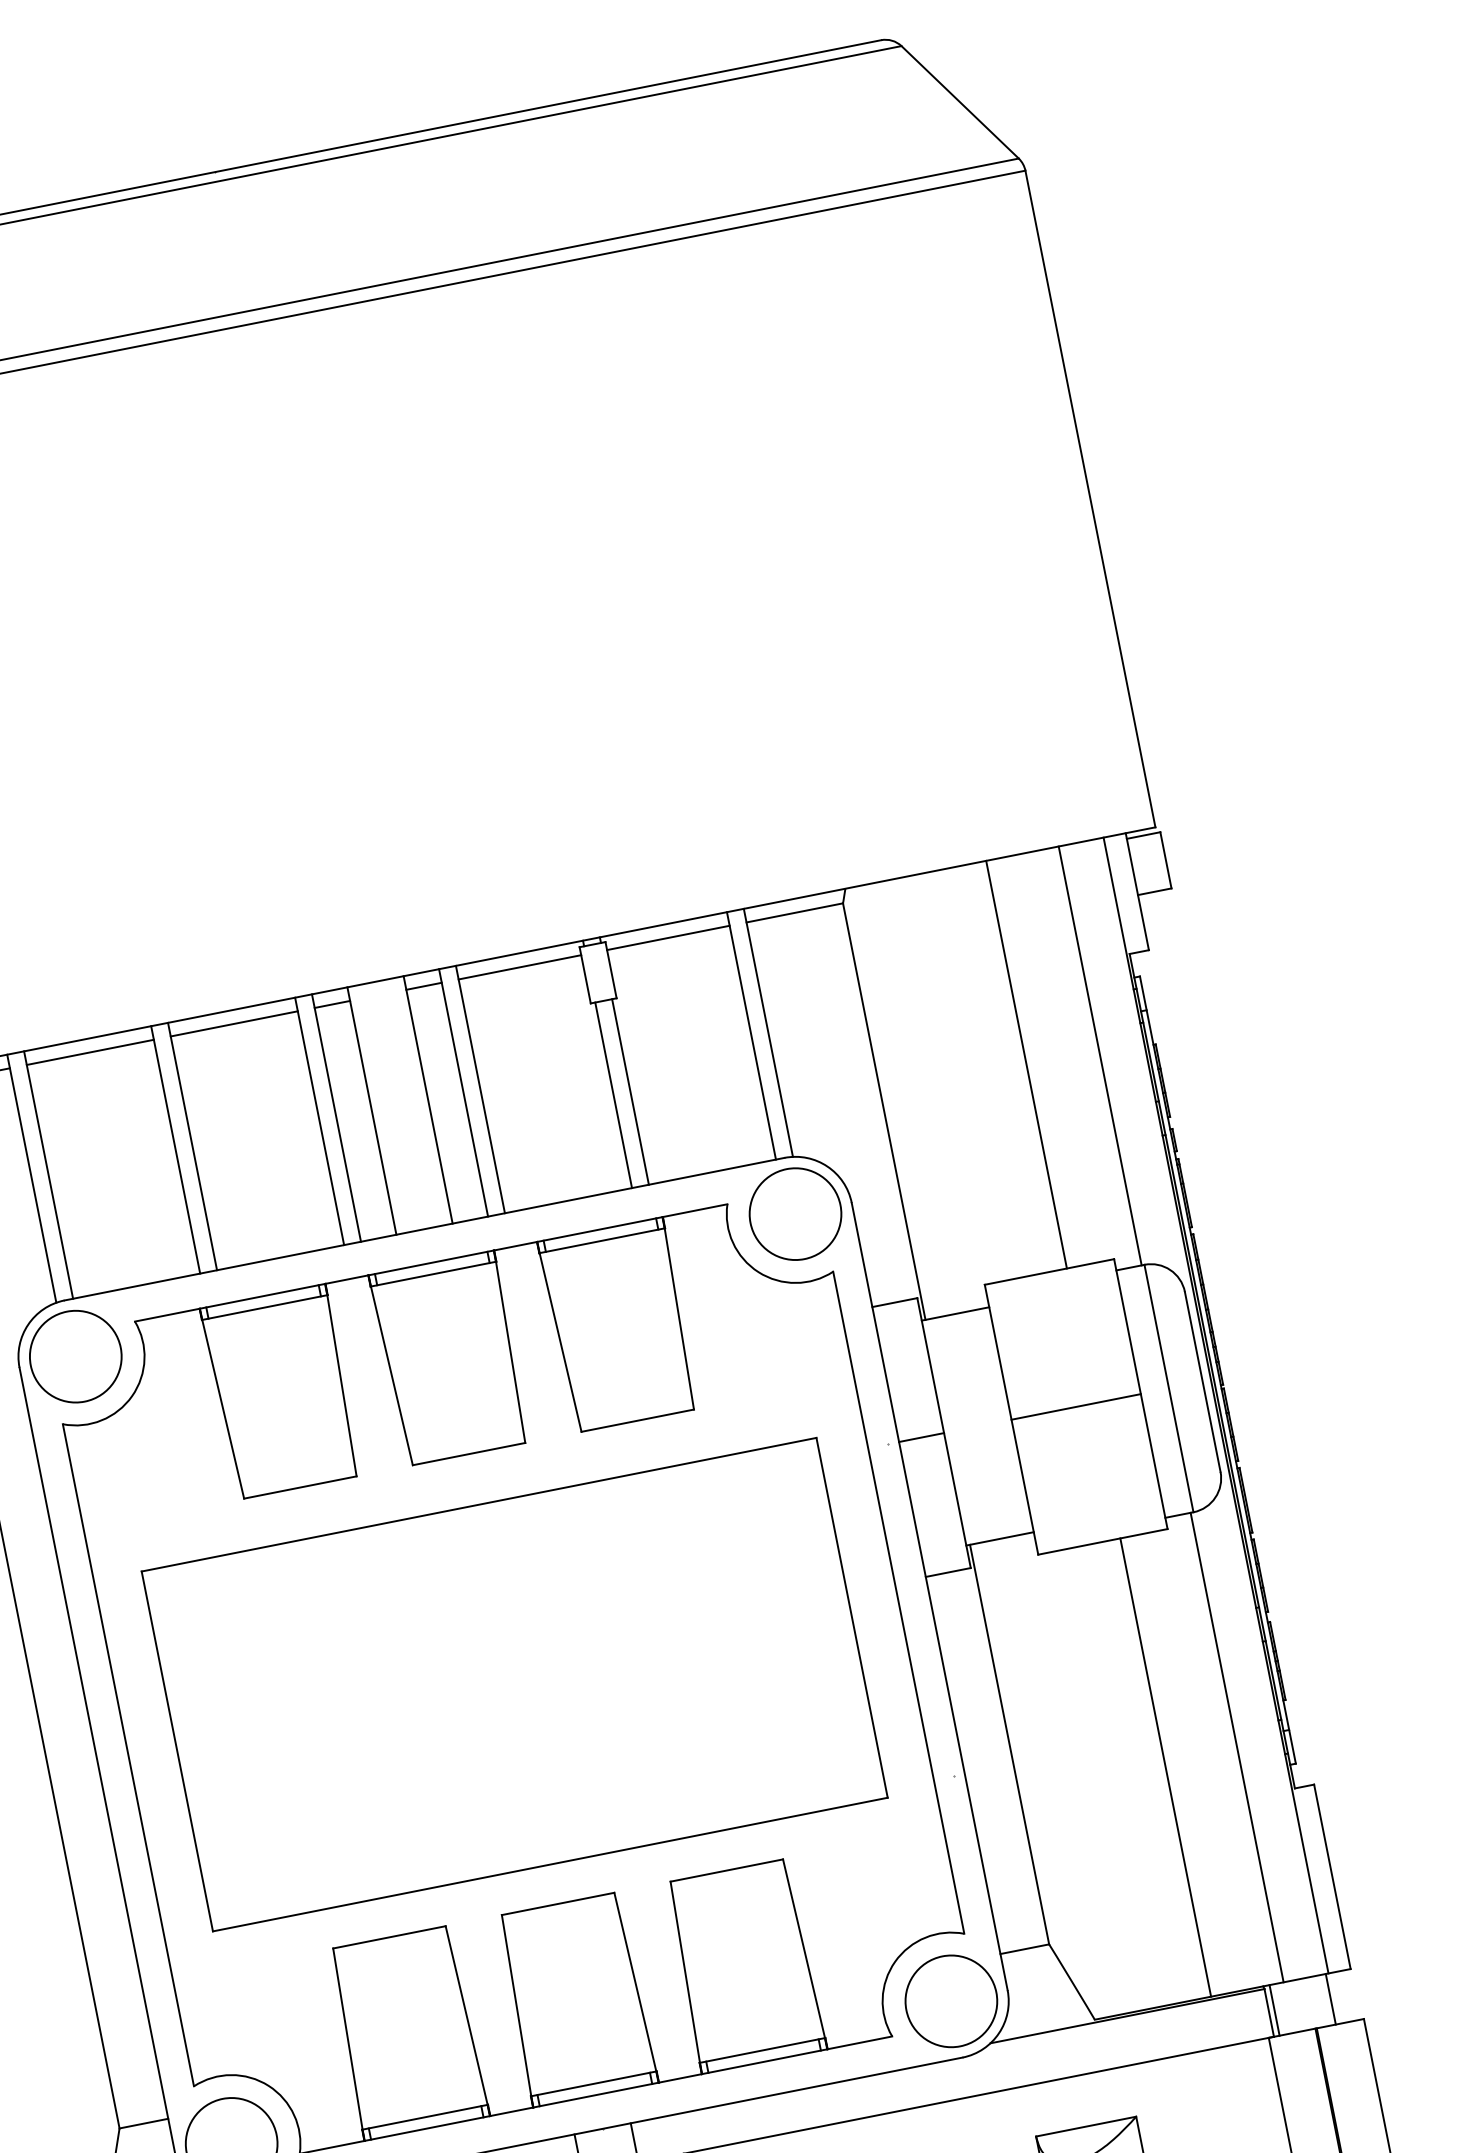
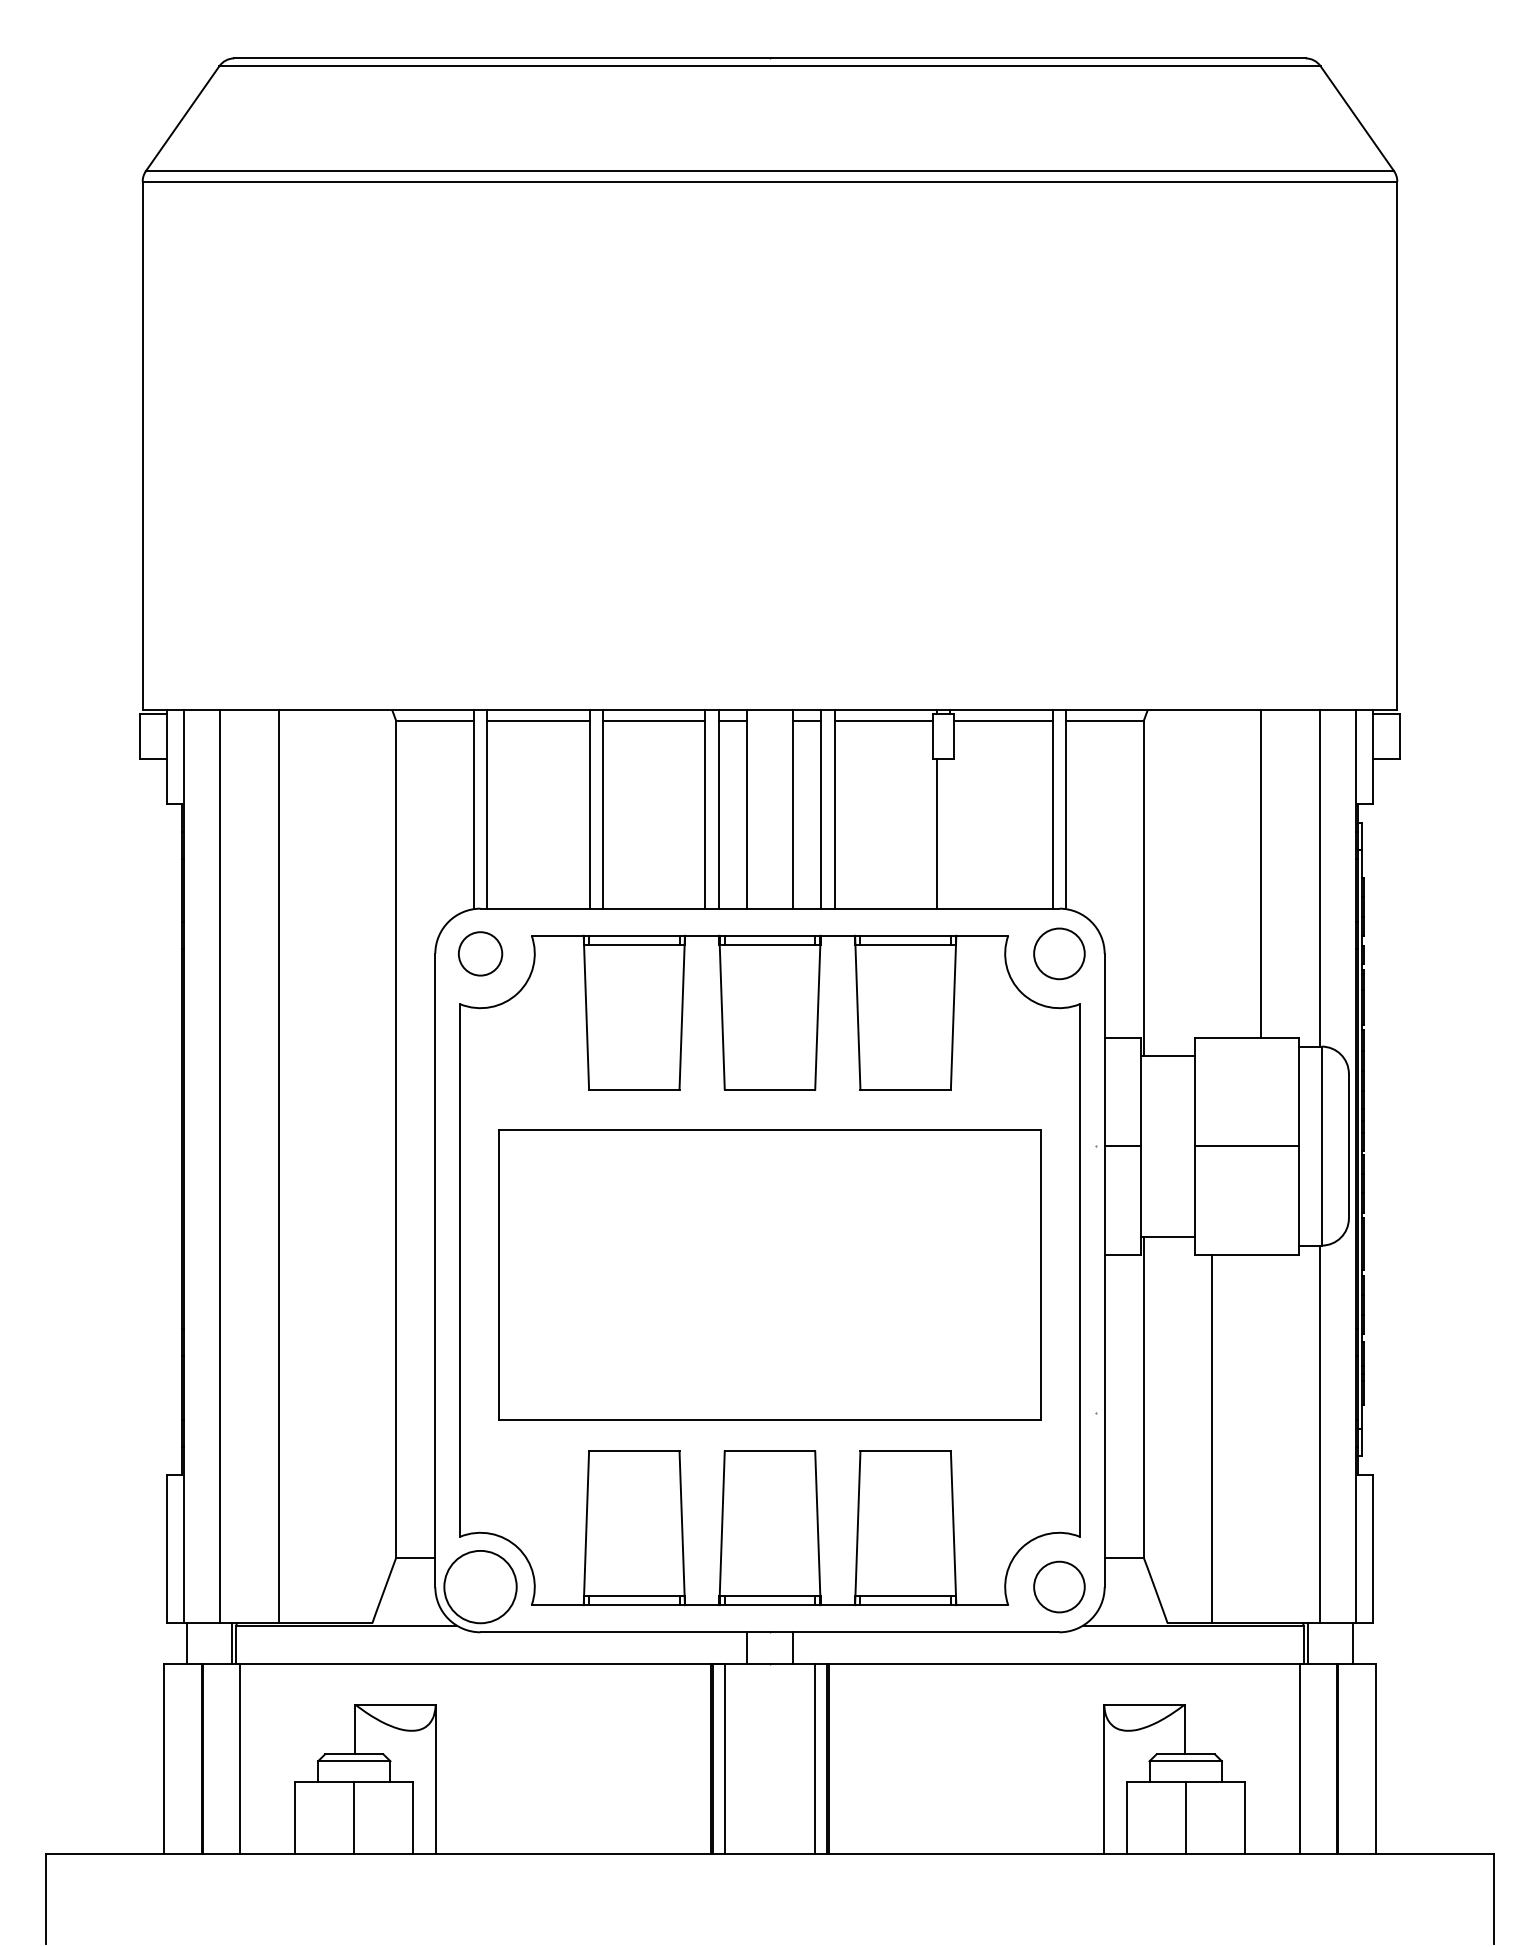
line: (630, 1091) -> (950, 833), removed
circle: (795, 1213) -> (1059, 953), size x0.7
circle: (75, 1356) -> (480, 953), size x0.6
line: (1166, 1766) -> (1212, 1438), moved
circle: (951, 2000) -> (1059, 1586), size x0.7

